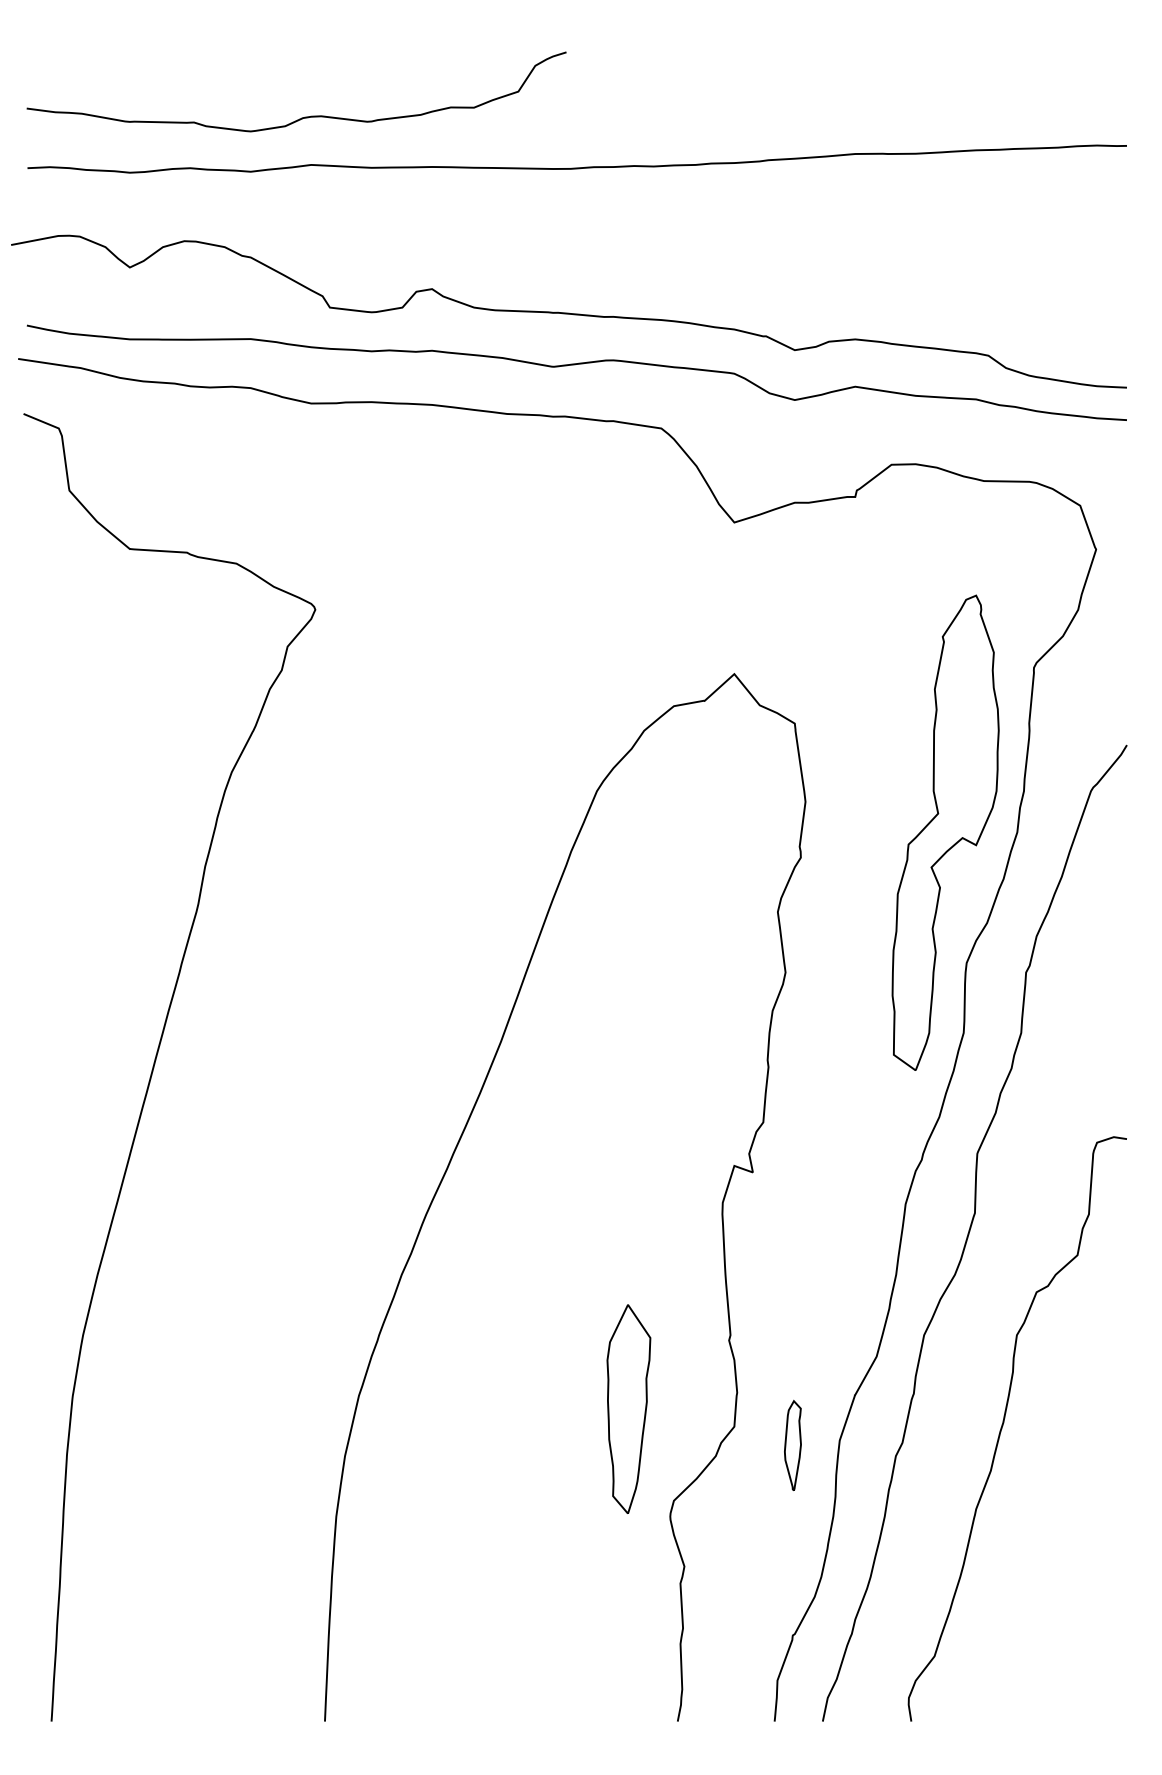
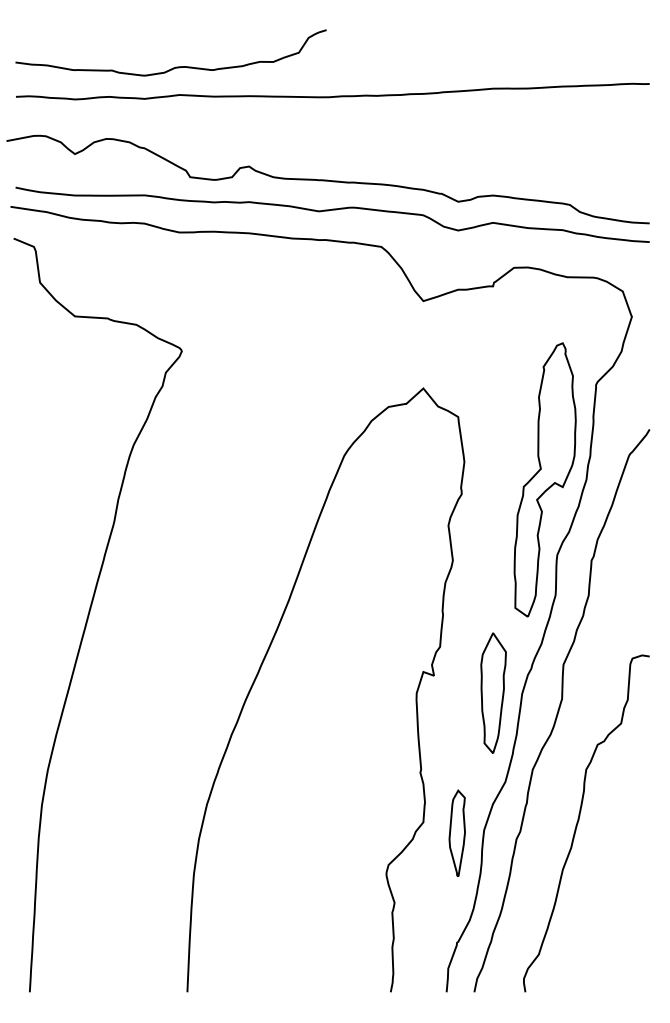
part: (628, 1407) -> (493, 692), moved
part: (791, 1444) -> (456, 832), size x1.67

